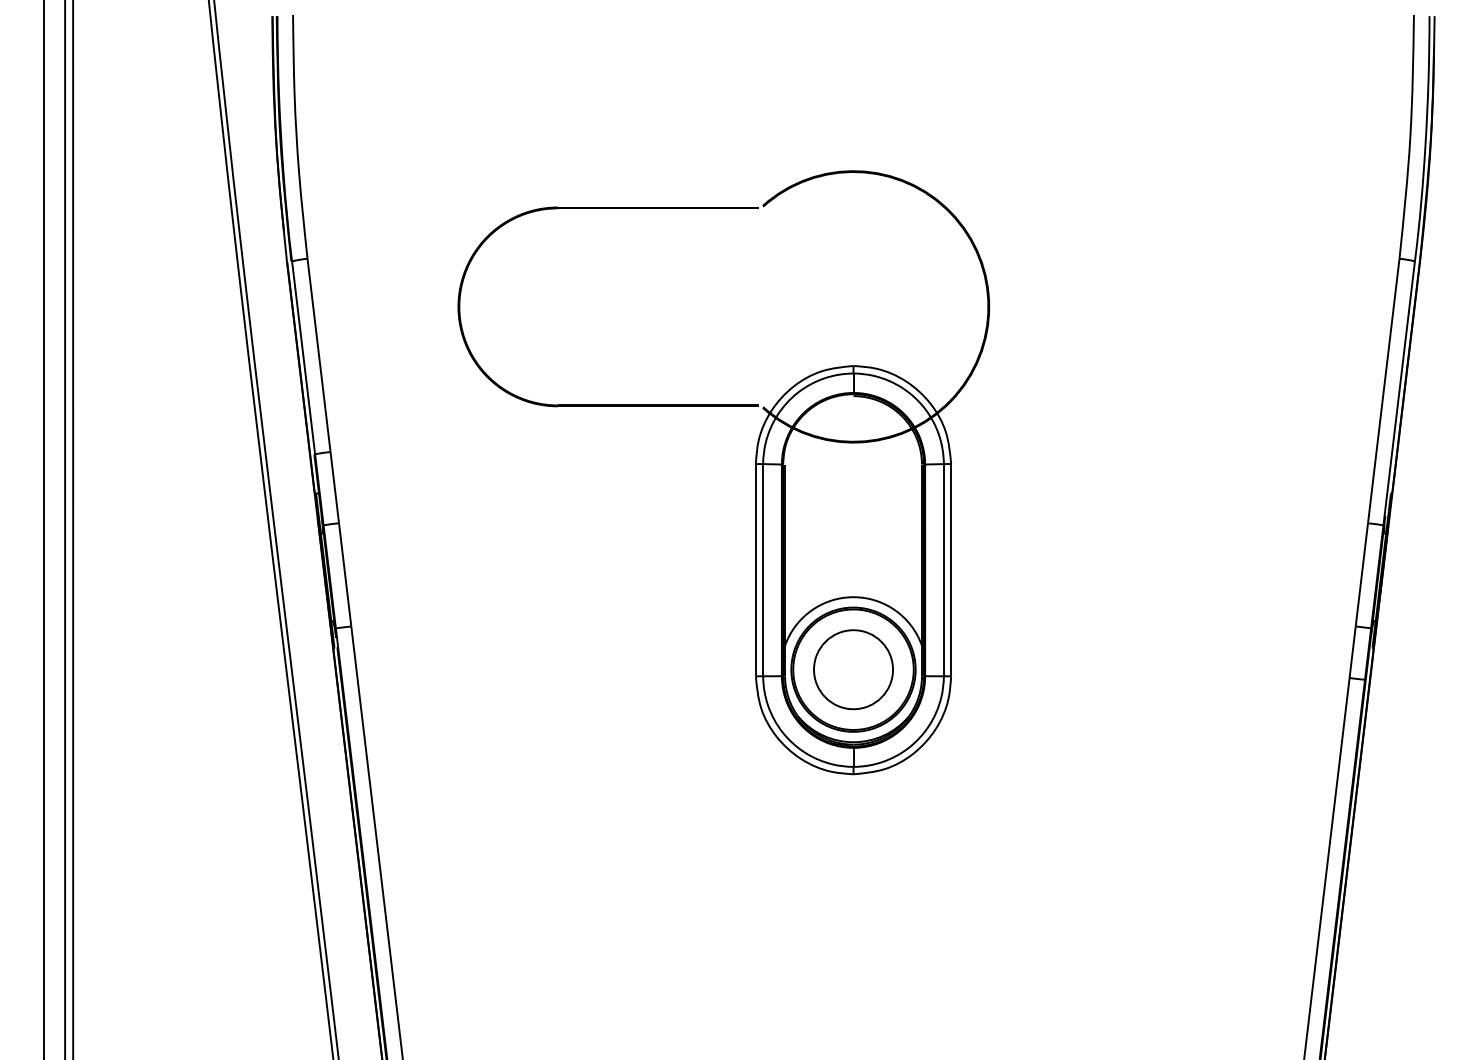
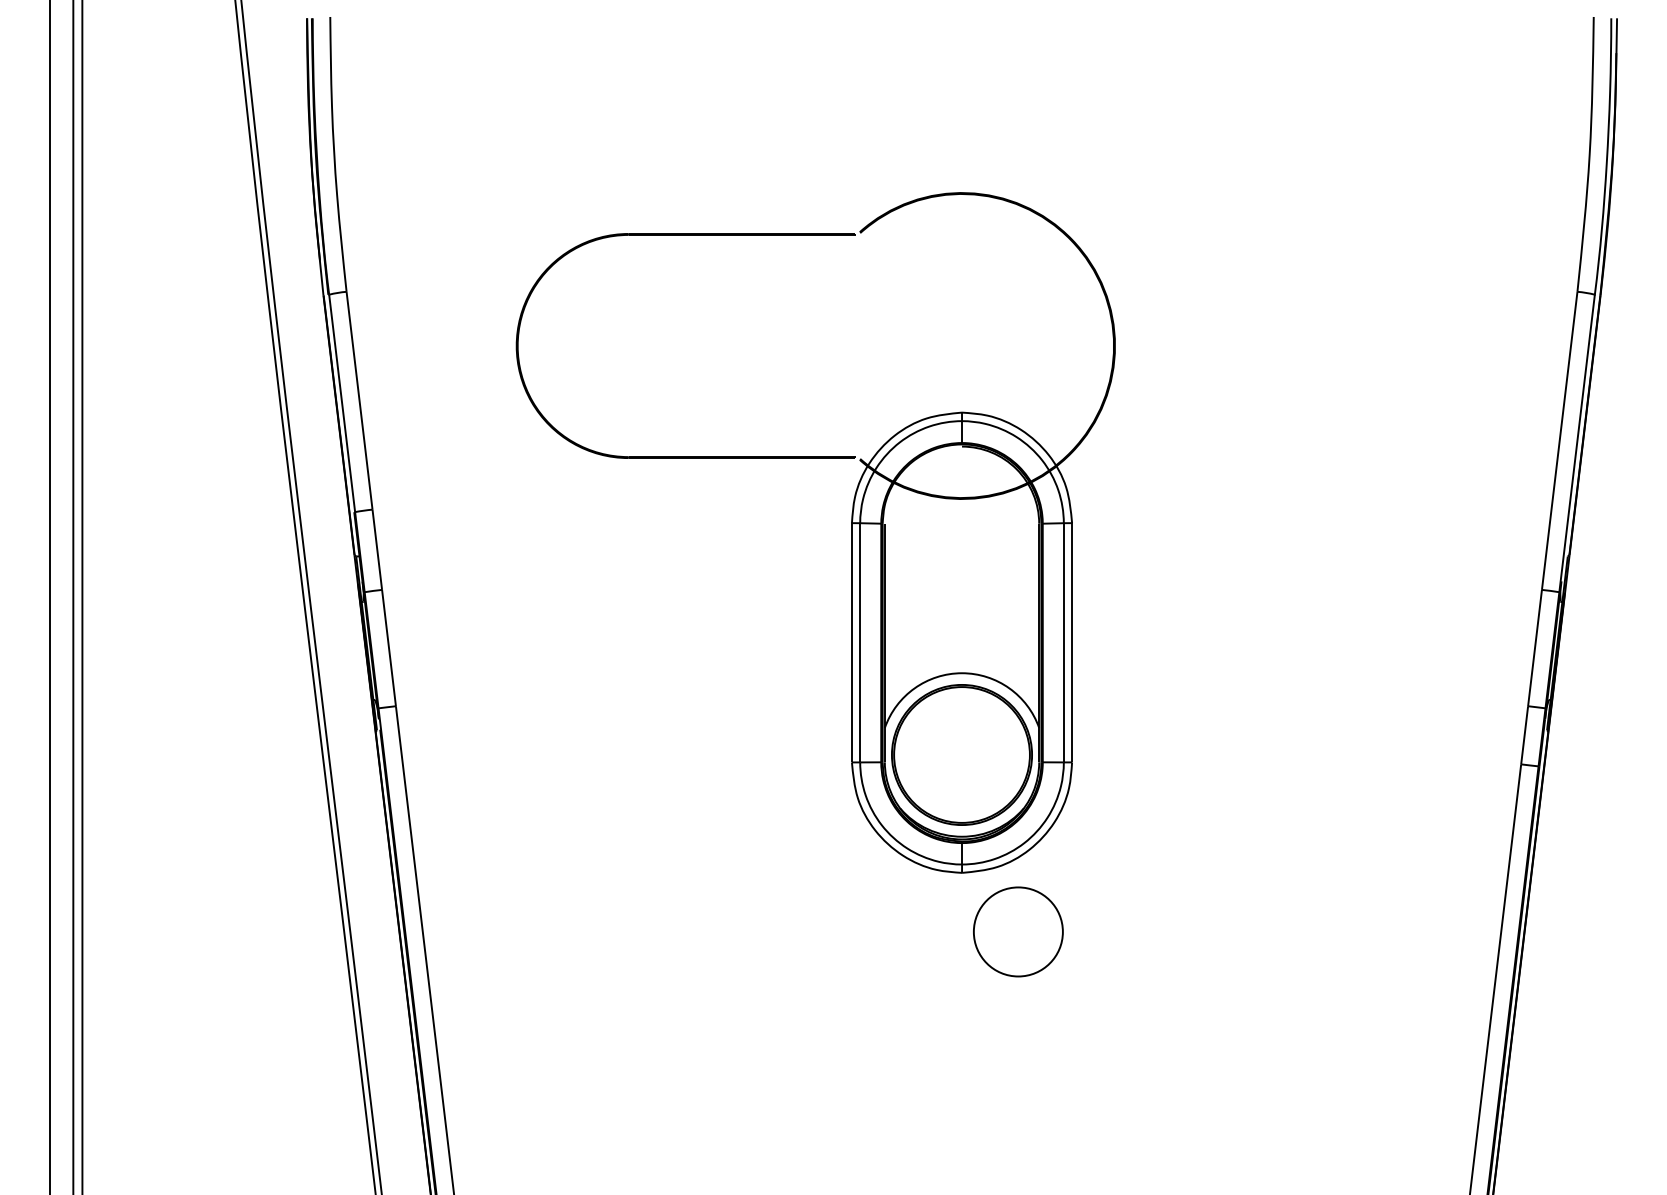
part: (853, 669) -> (1018, 931), moved

